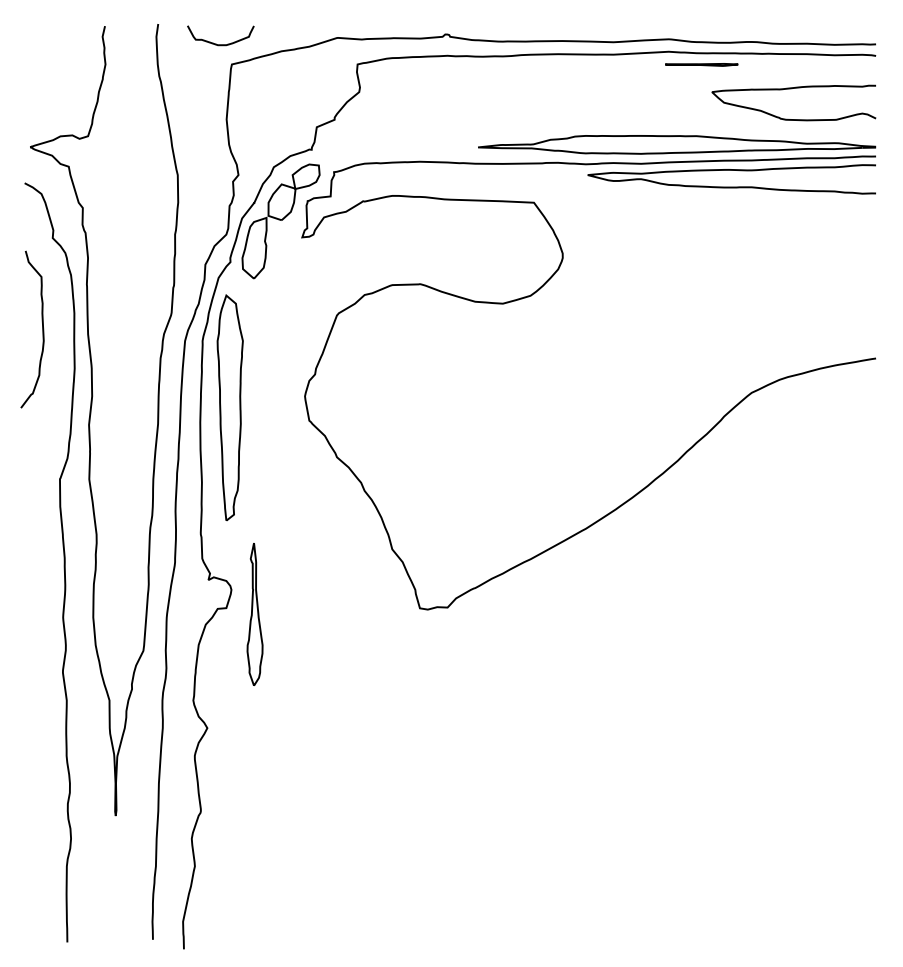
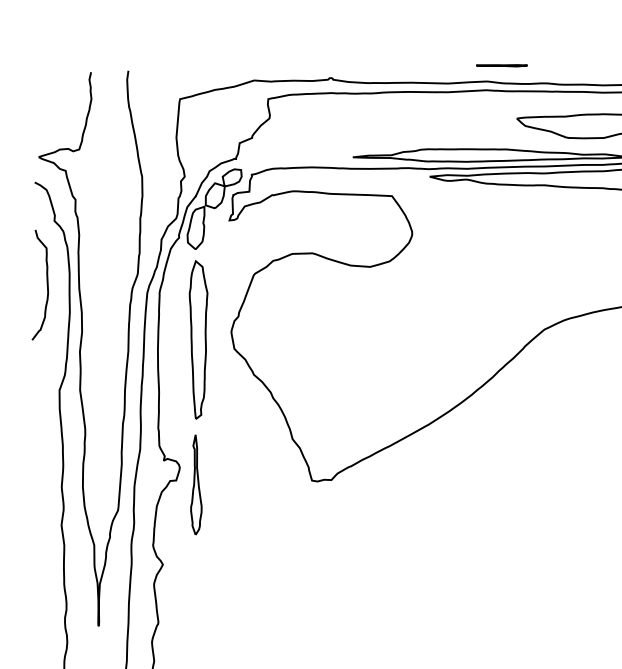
curve: (216, 43) -> (169, 84), removed
line: (701, 64) -> (501, 65), moved
part: (229, 407) -> (198, 339), moved

